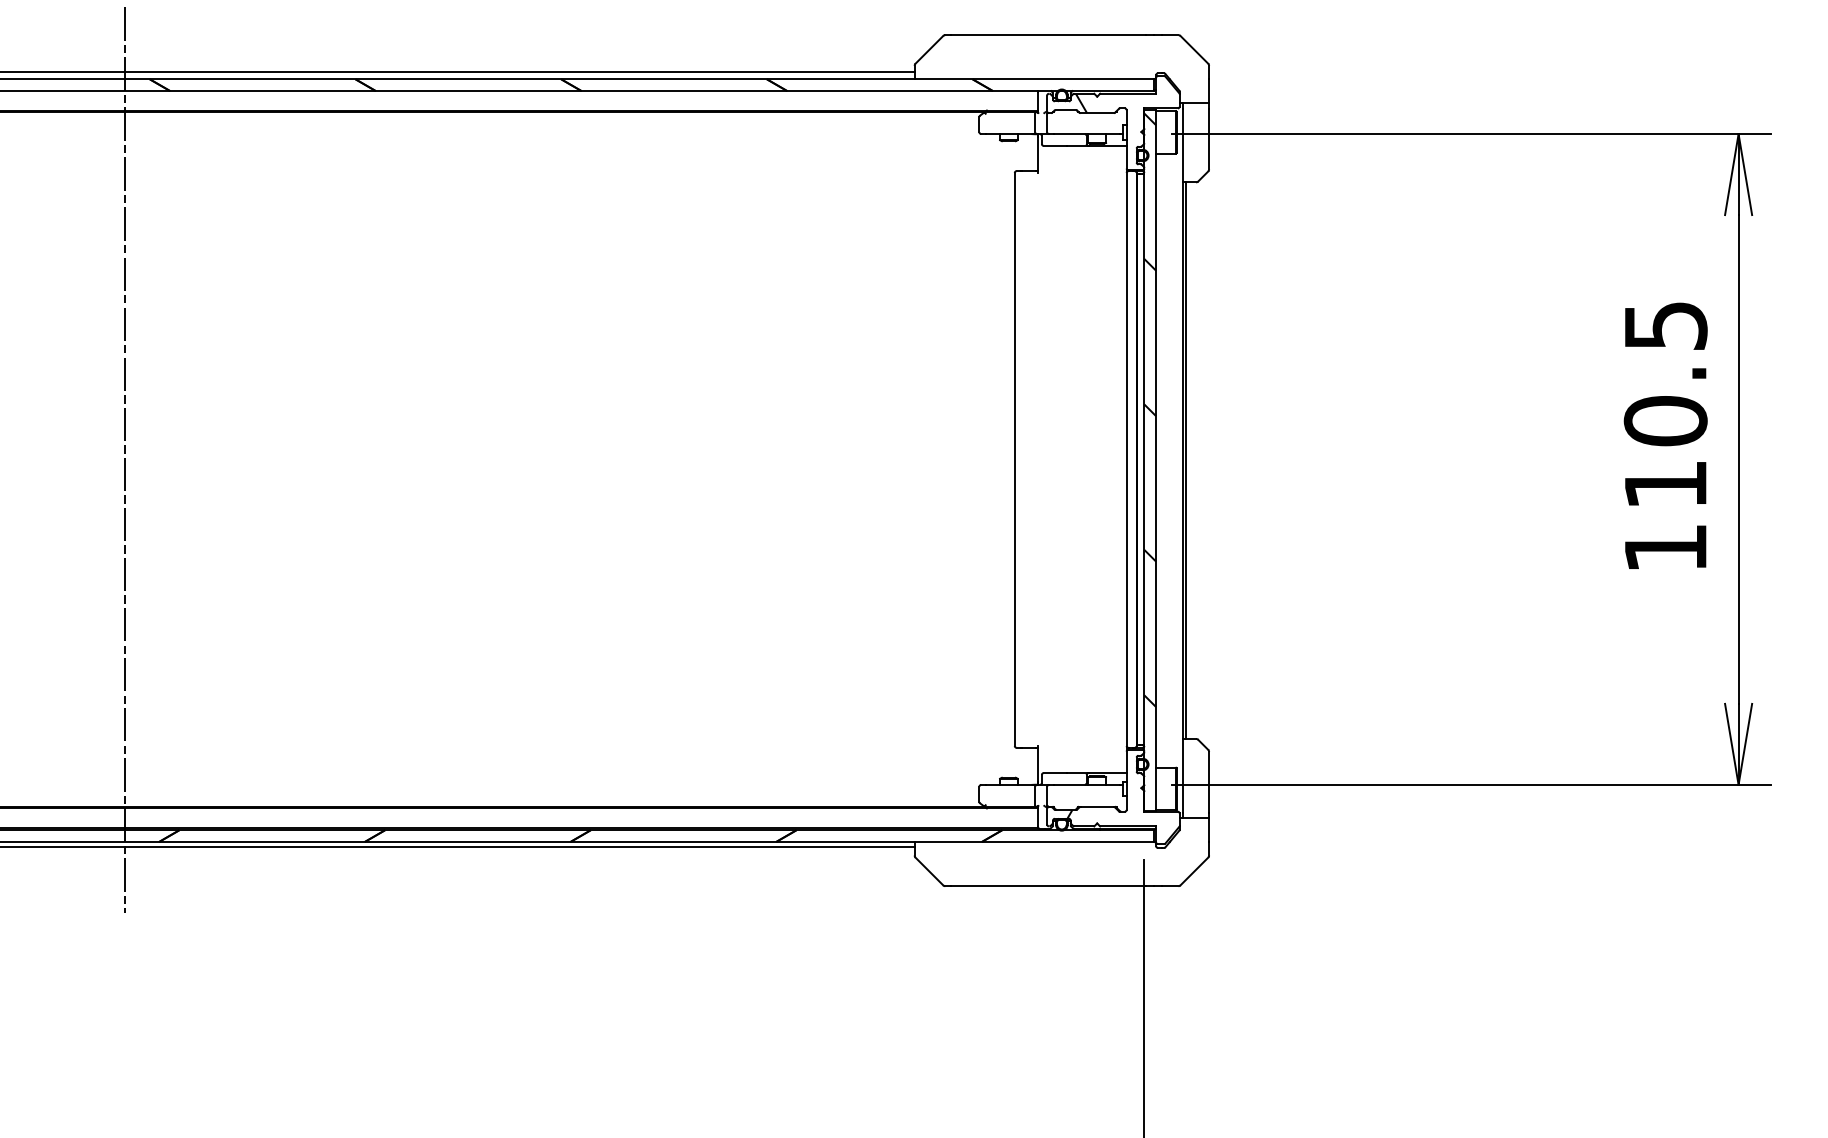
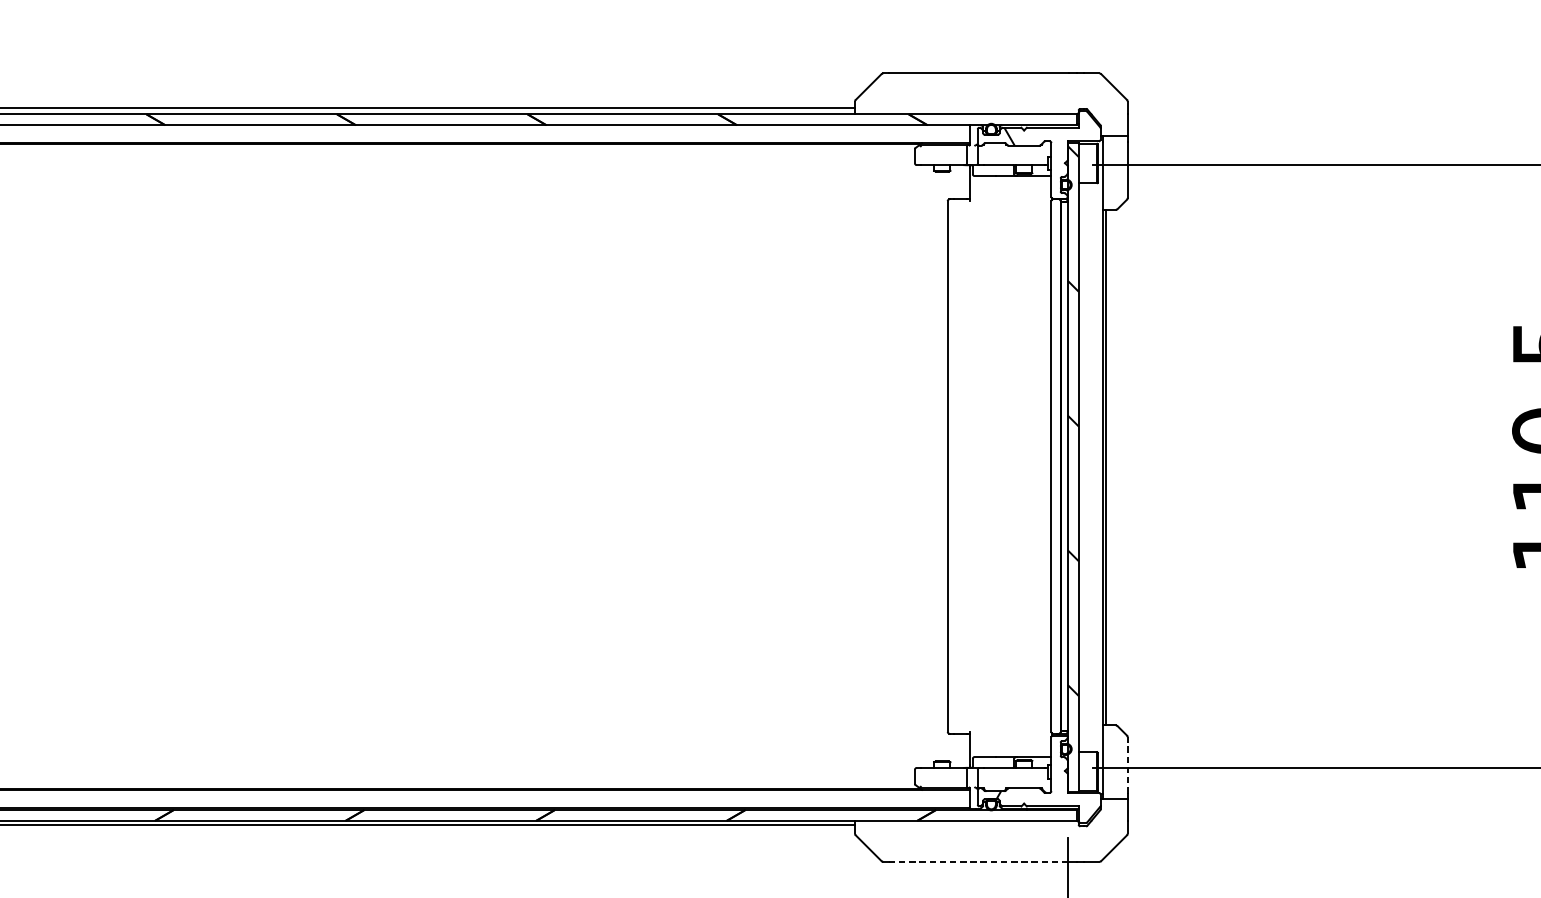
line: (125, 459) -> (123, 466), removed
line: (1209, 781) -> (1128, 764), solid -> dashed
line: (1048, 886) -> (978, 862), solid -> dashed

